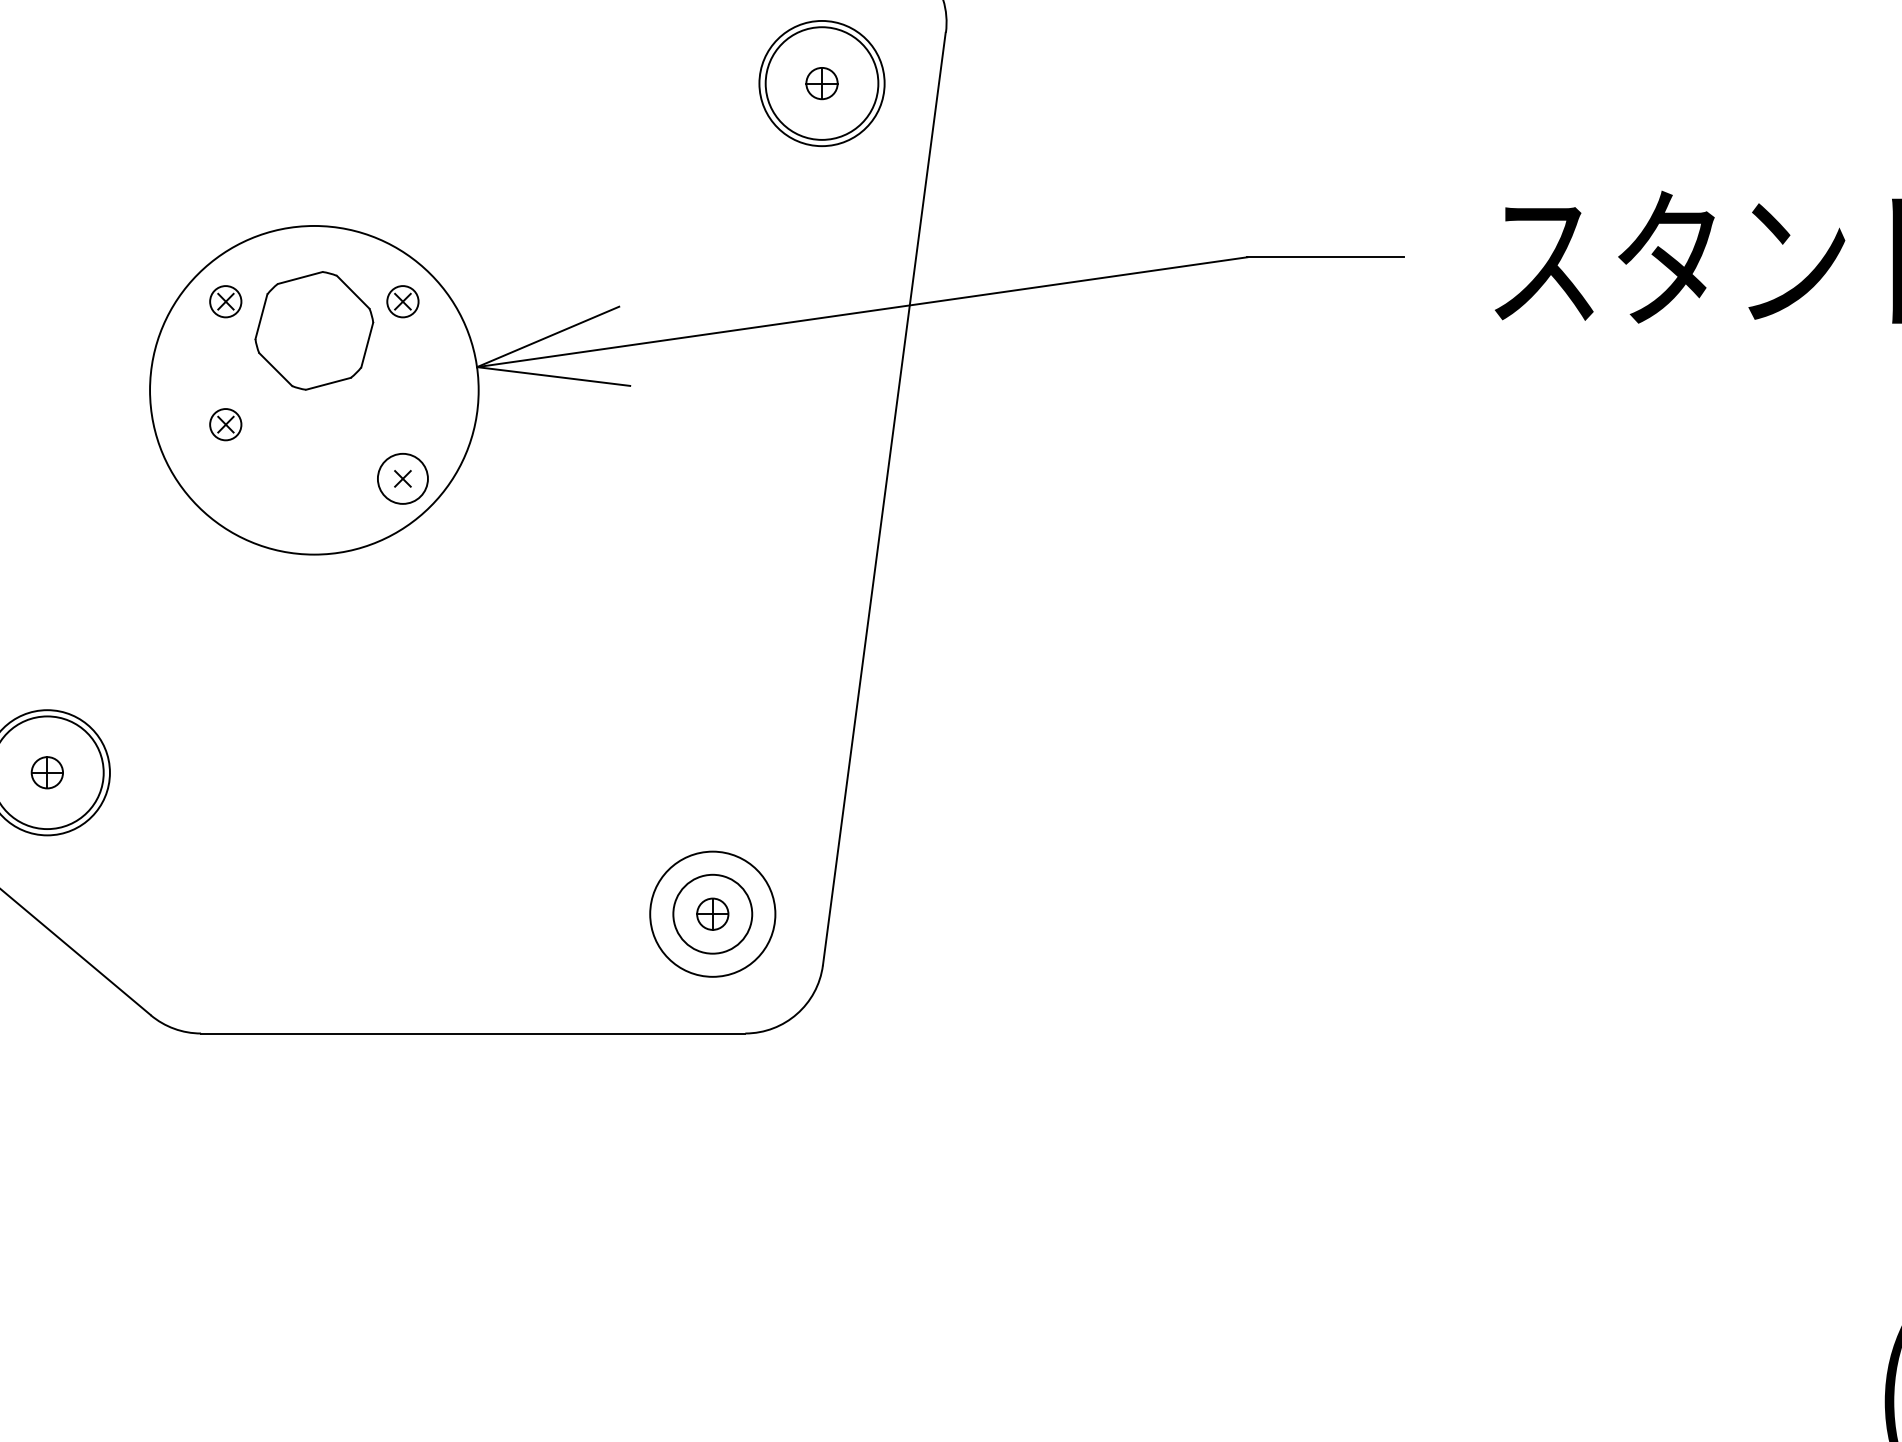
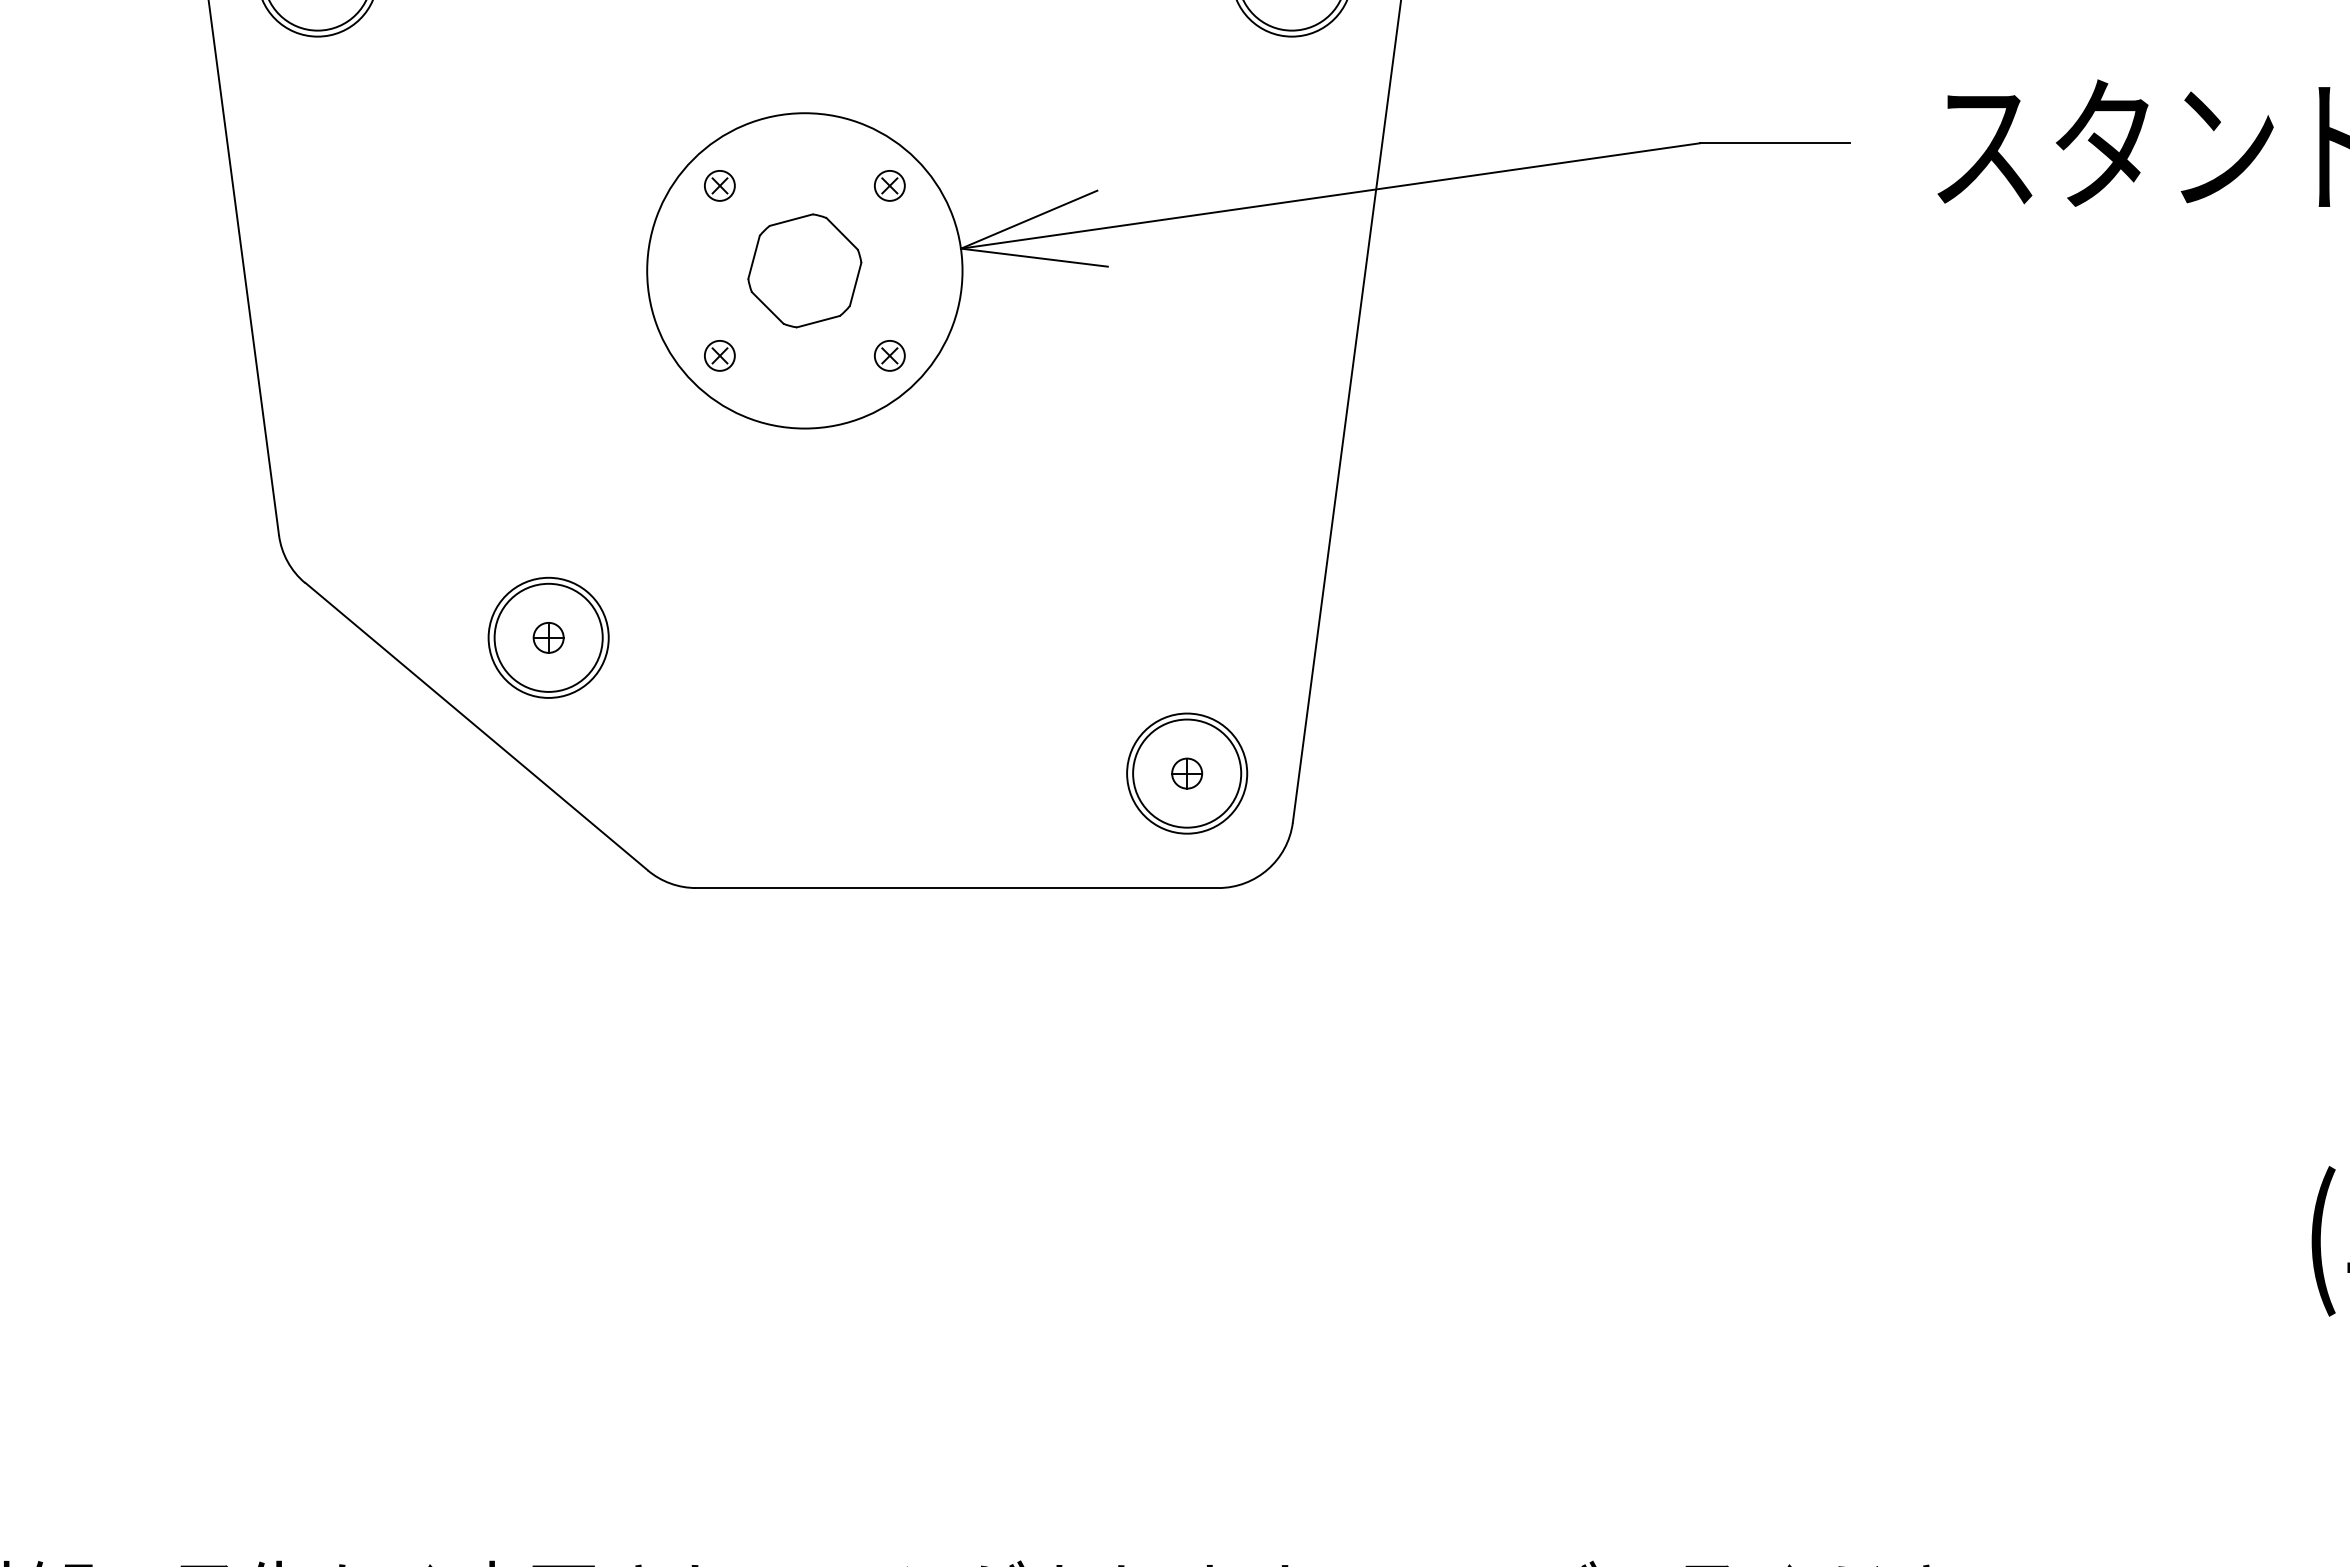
part: (313, 330) -> (804, 270), moved
part: (225, 424) -> (719, 355), moved
circle: (402, 478) -> (889, 355), size x0.62
circle: (713, 914) -> (1187, 773), size x1.43

